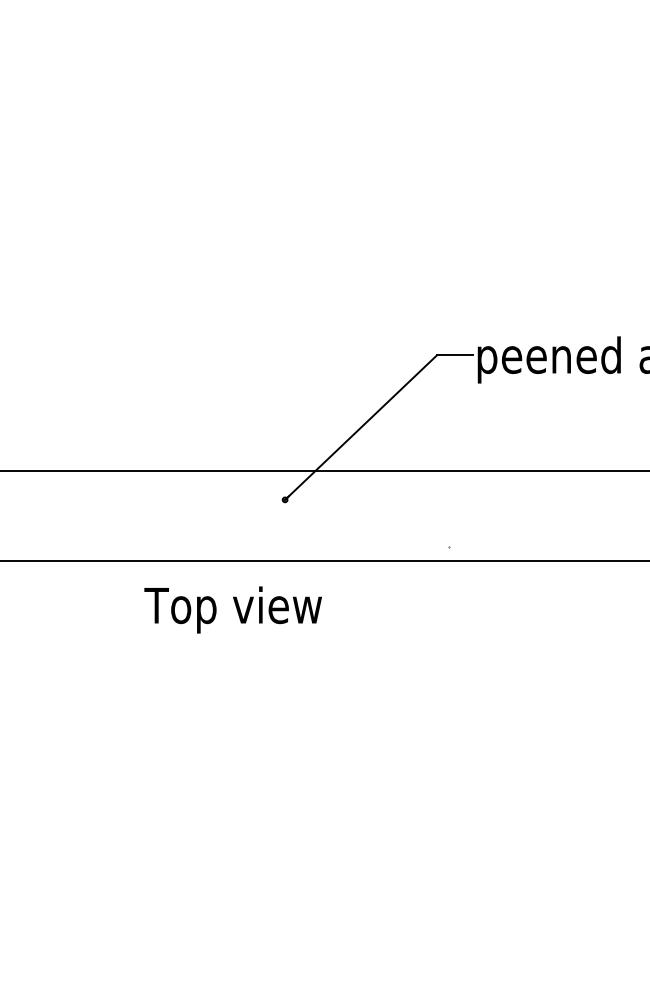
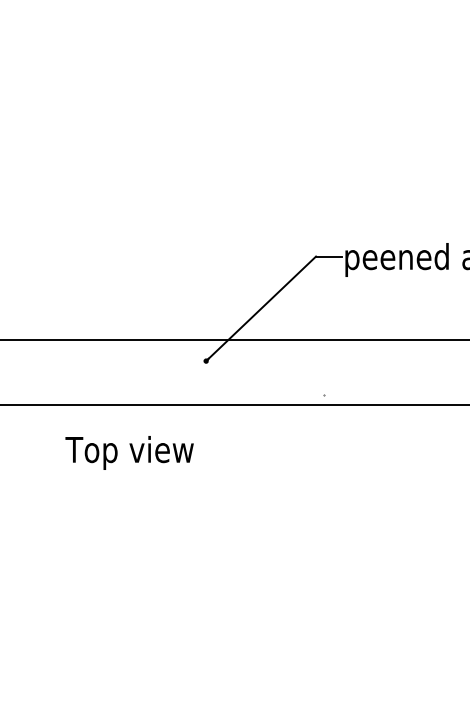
text: (232, 609) -> (129, 452), moved

